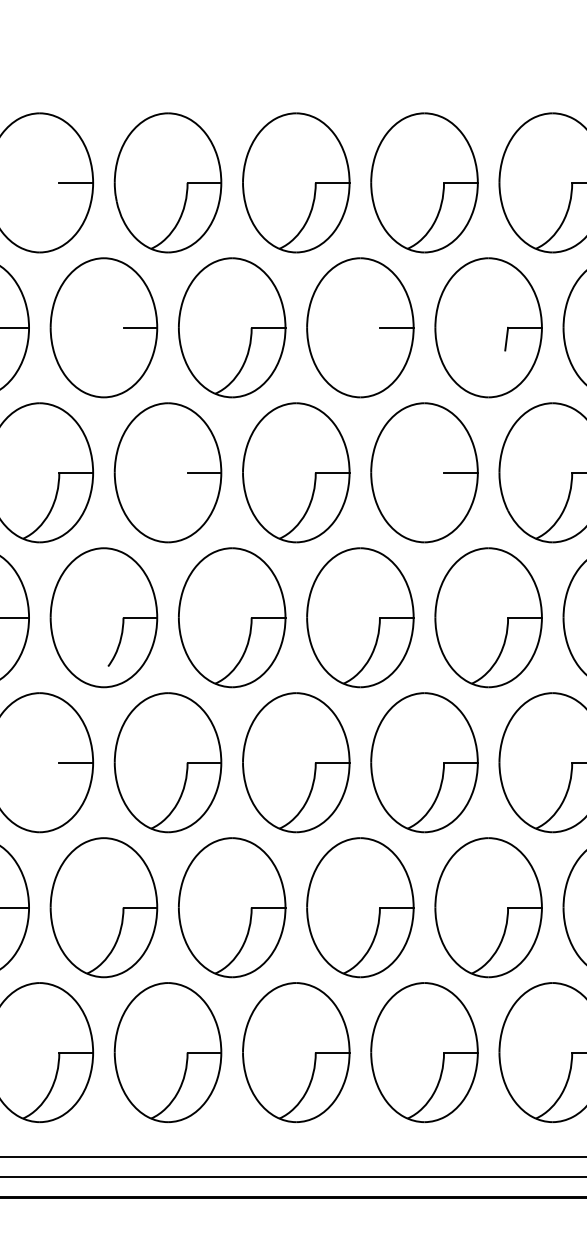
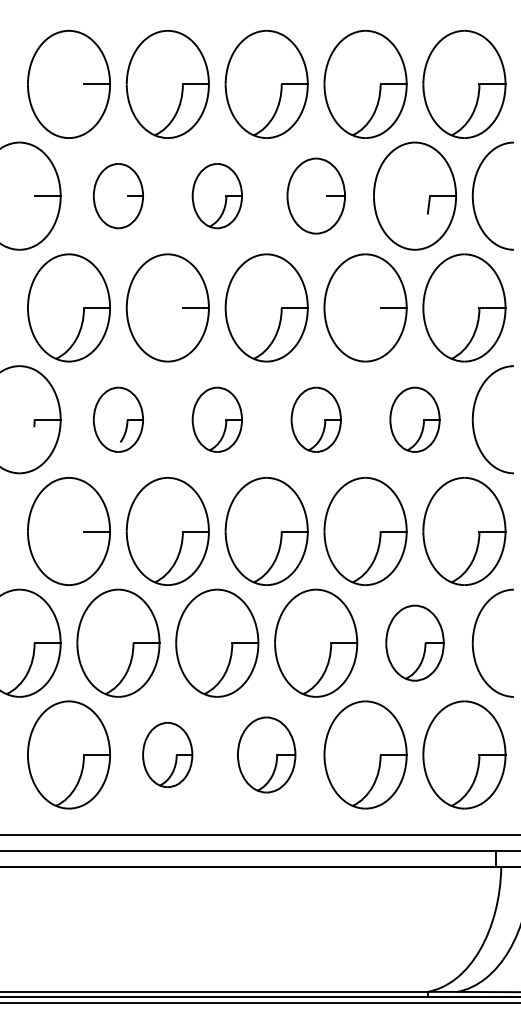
part: (104, 326) -> (118, 195), size x0.6
part: (232, 326) -> (217, 195), size x0.6
part: (360, 326) -> (316, 195), size x0.7
part: (104, 617) -> (118, 419), size x0.6
part: (232, 617) -> (217, 419), size x0.6
part: (360, 617) -> (316, 419), size x0.6
part: (487, 617) -> (414, 419), size x0.6
part: (487, 906) -> (414, 642), size x0.7
part: (167, 1051) -> (167, 754), size x0.6
part: (295, 1051) -> (266, 754), size x0.7

